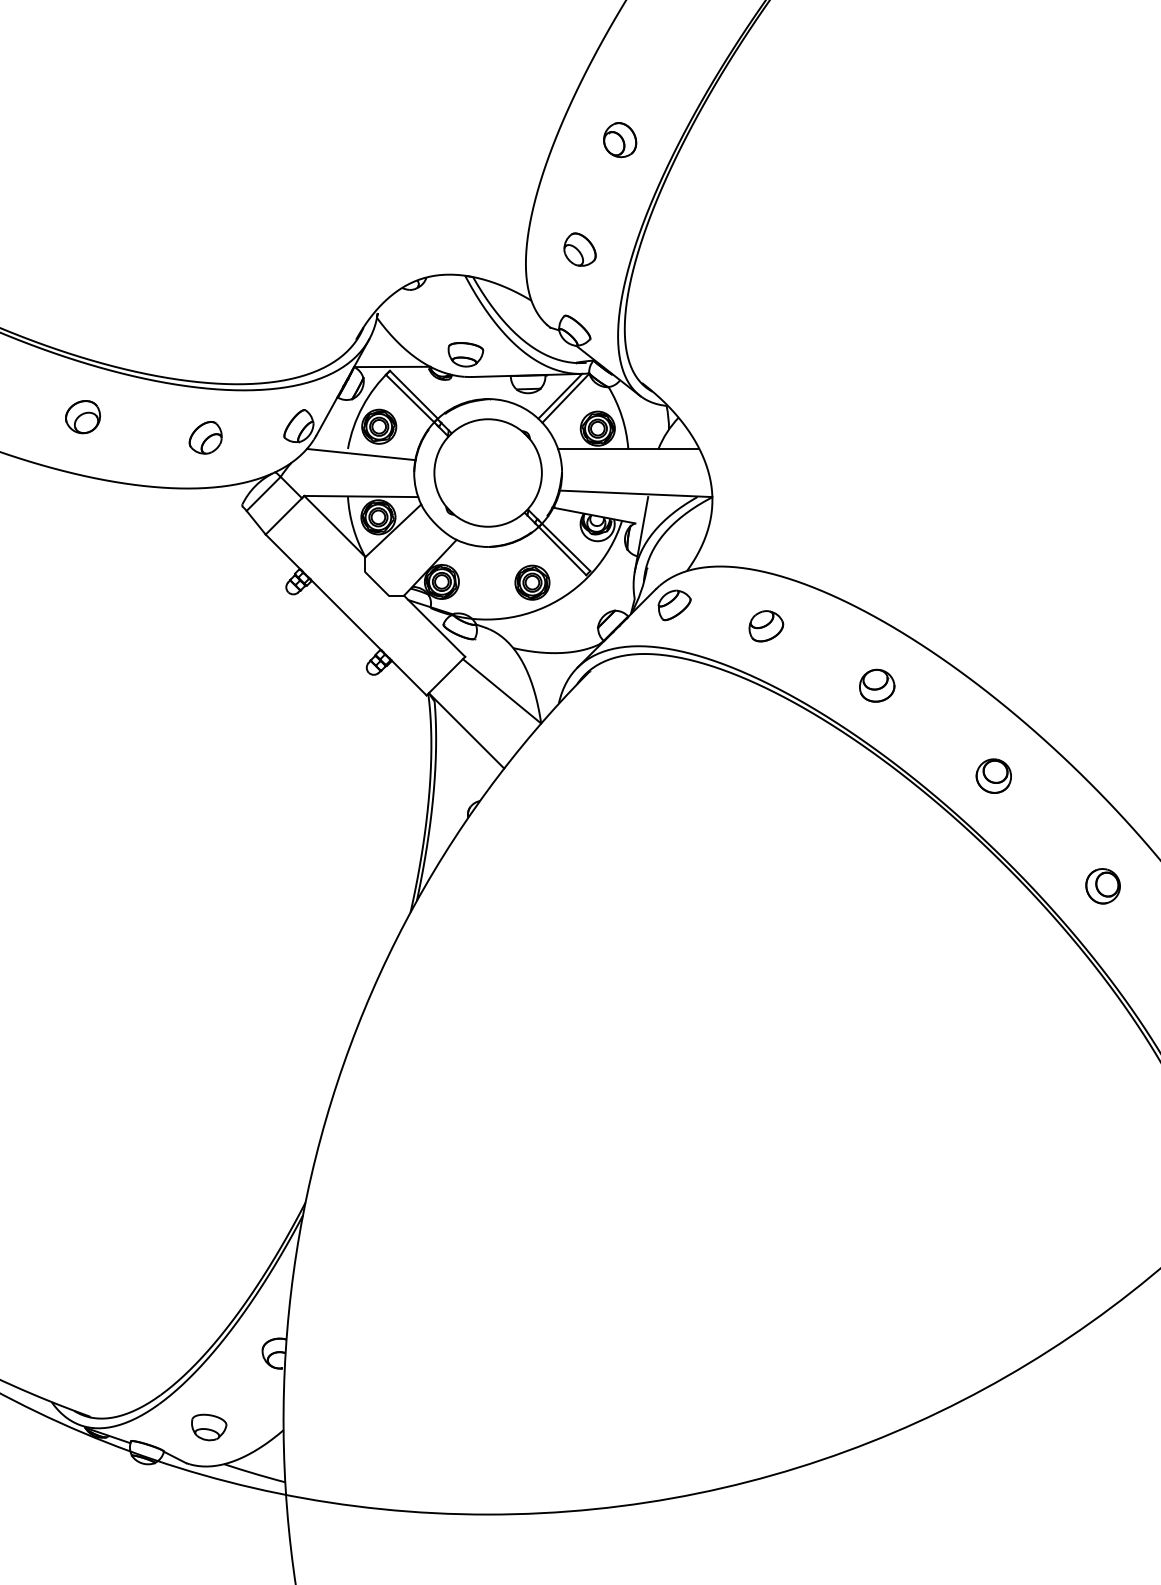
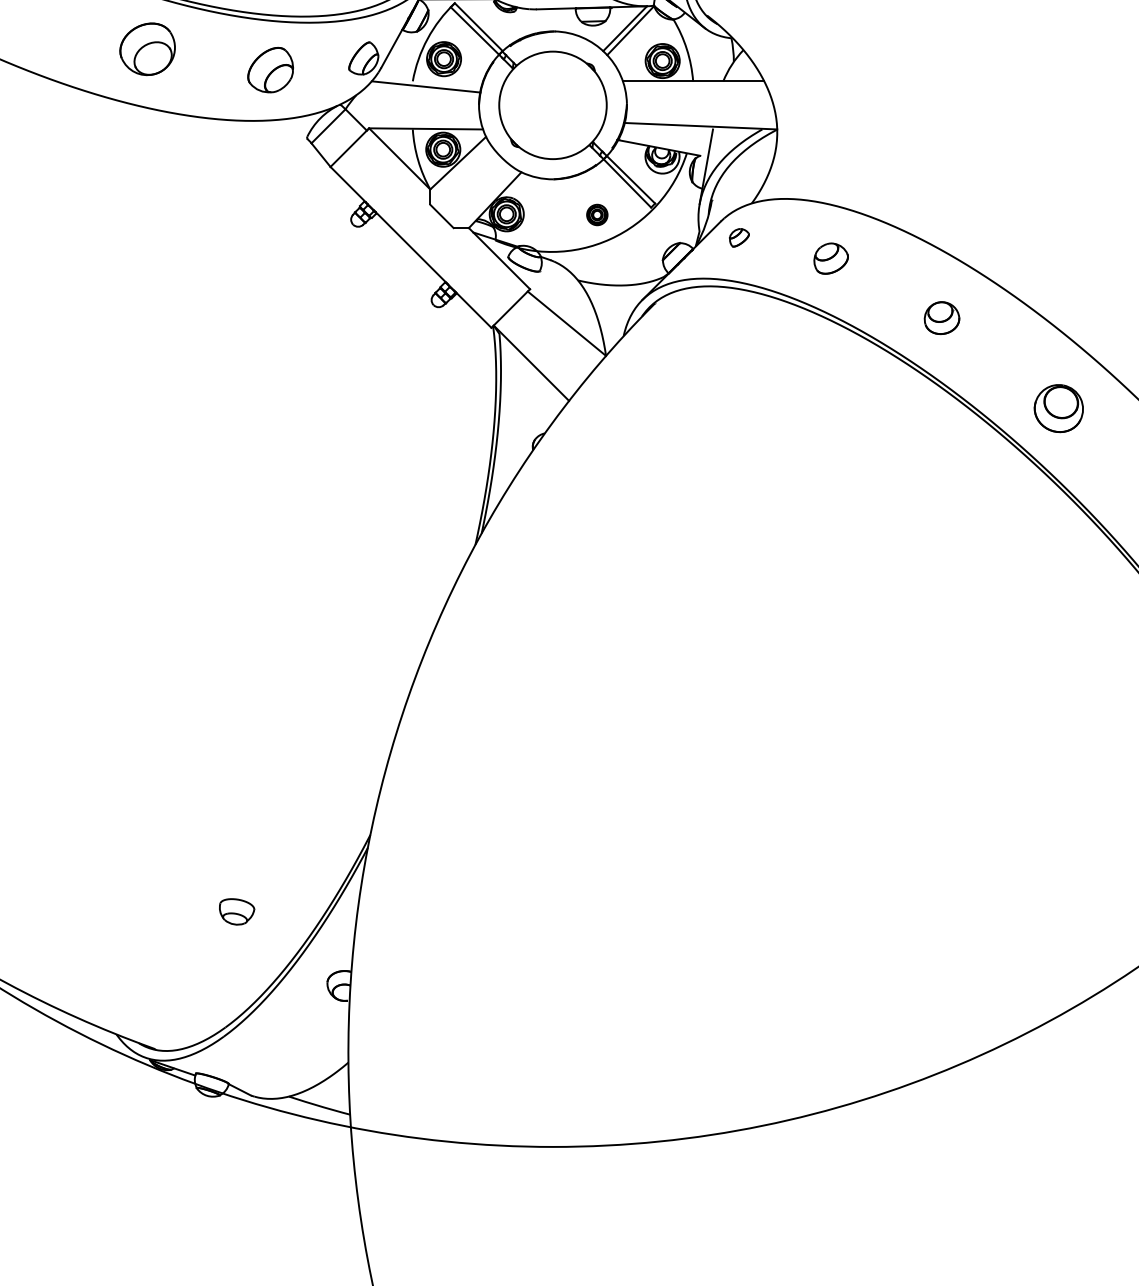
part: (83, 417) -> (148, 49), size x1.6
part: (205, 437) -> (270, 69), size x1.4
part: (532, 582) -> (597, 214), size x0.6
part: (674, 605) -> (739, 237), size x0.6
part: (993, 775) -> (1058, 407), size x1.4
part: (209, 1427) -> (237, 911), moved

